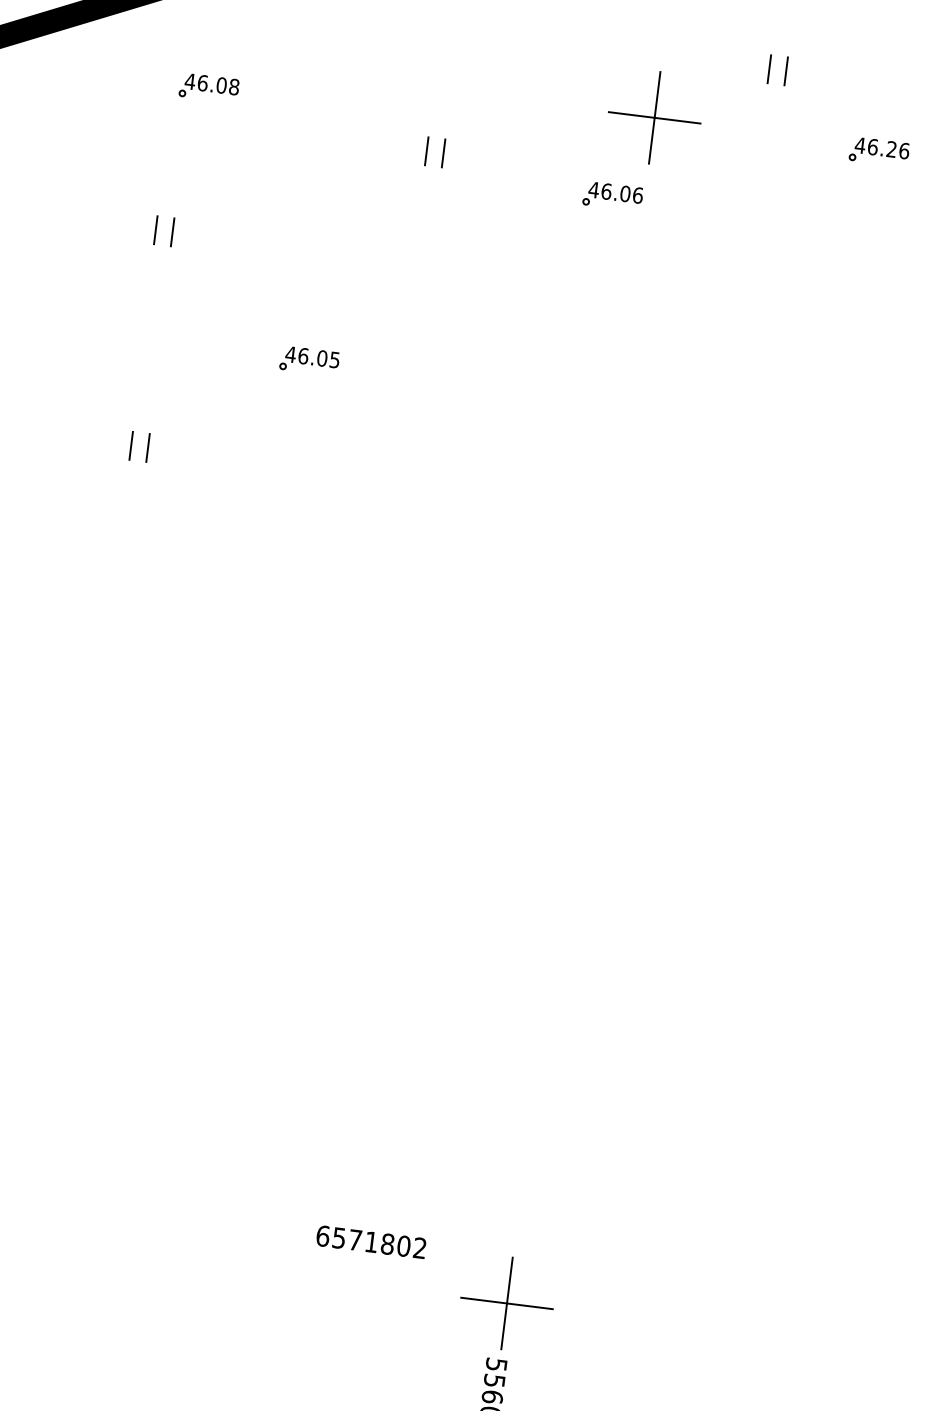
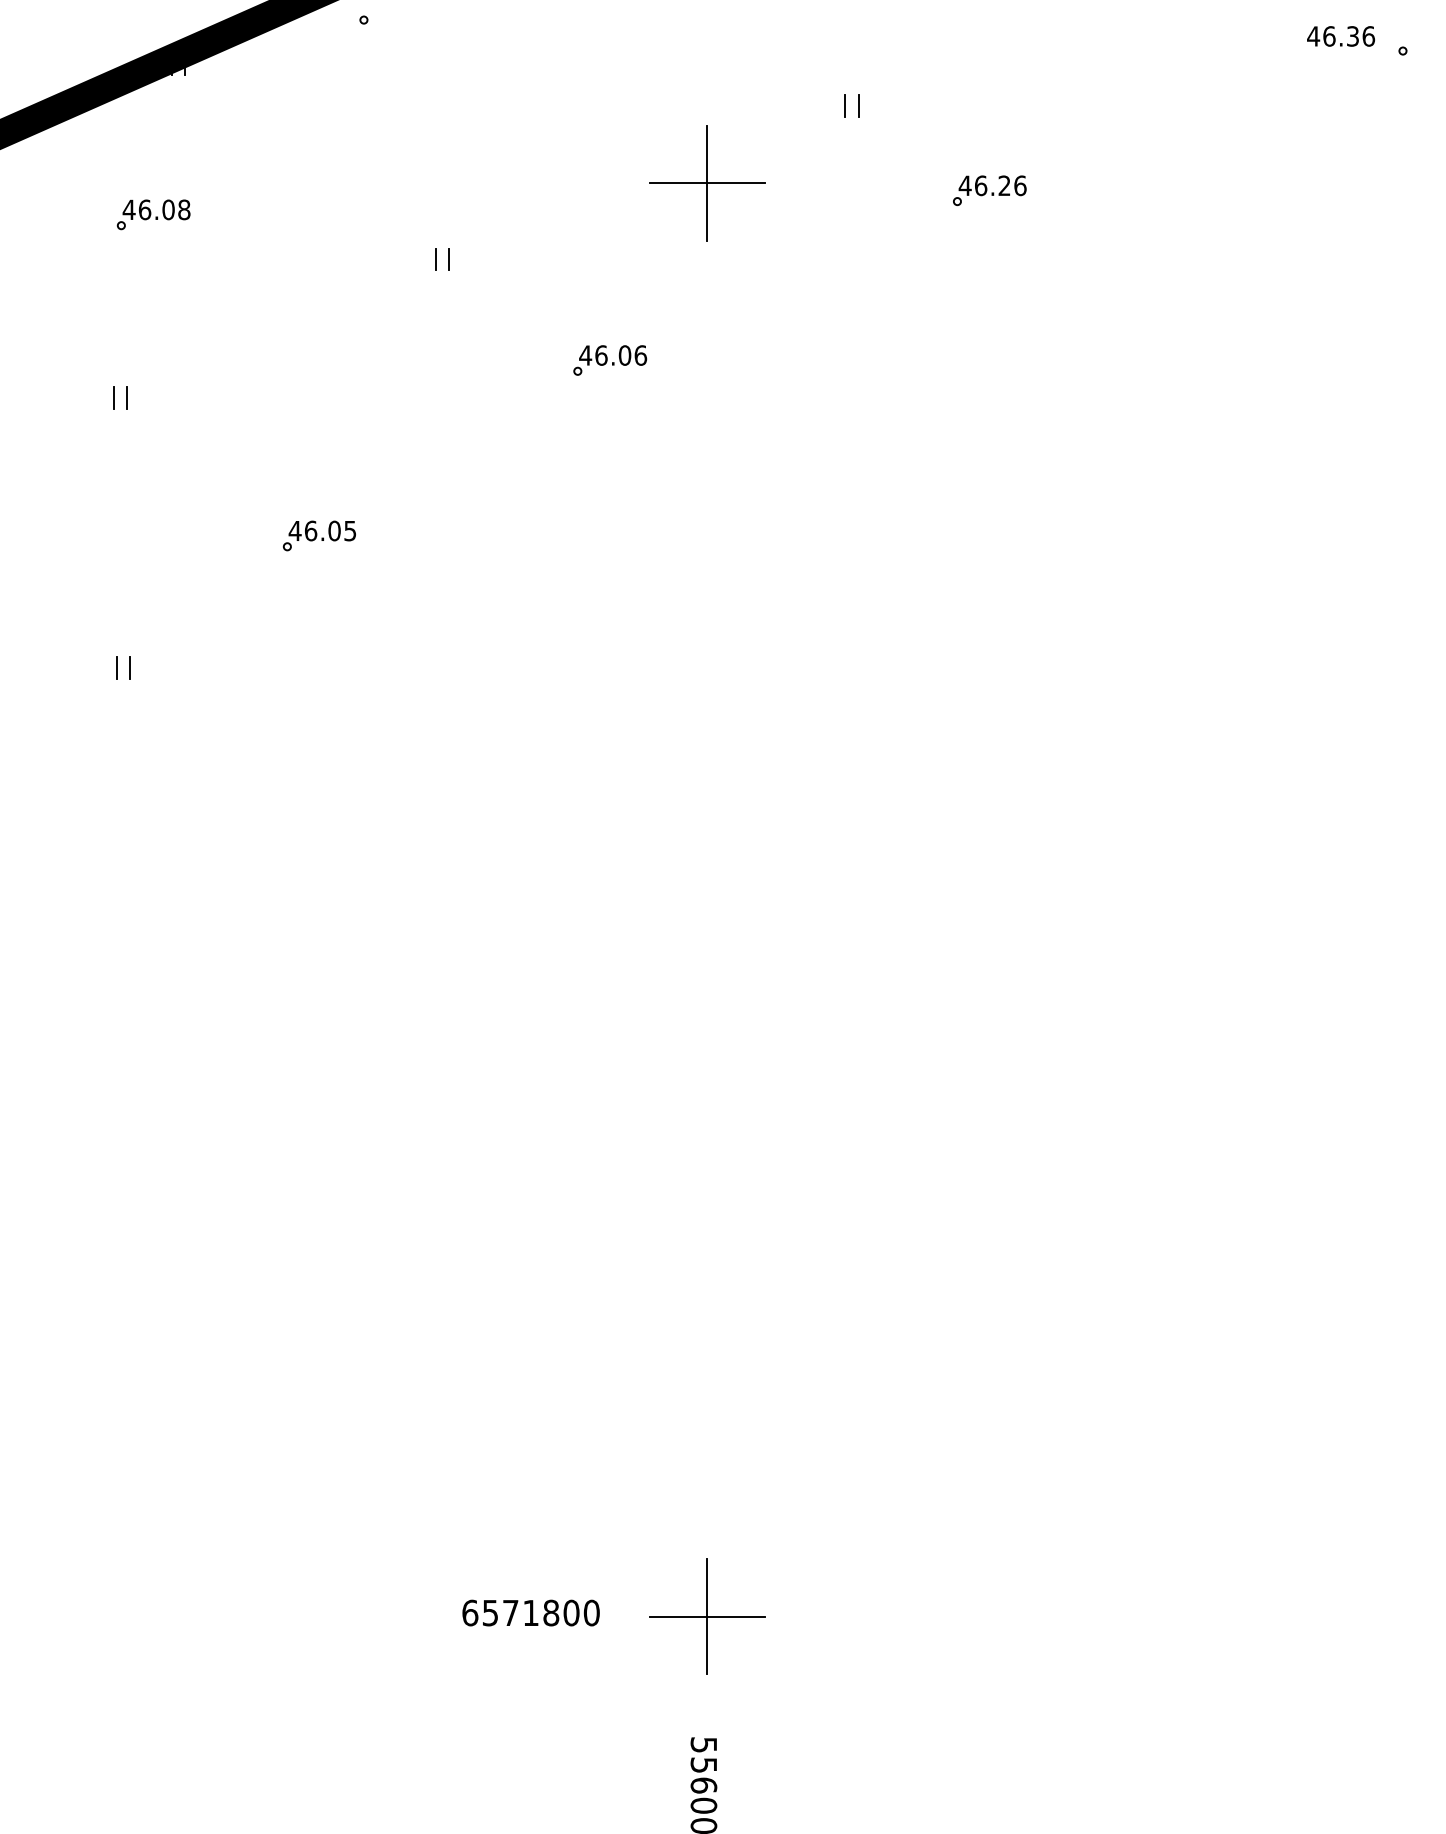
part: (777, 70) -> (851, 105), size x0.62
part: (435, 152) -> (442, 259), size x0.62
part: (613, 196) -> (610, 360), moved
part: (164, 230) -> (120, 397), size x0.62
part: (140, 446) -> (123, 667), size x0.62
text: (419, 1247) -> (591, 1612), 6571802 -> 6571800
part: (507, 1303) -> (707, 1616), moved

